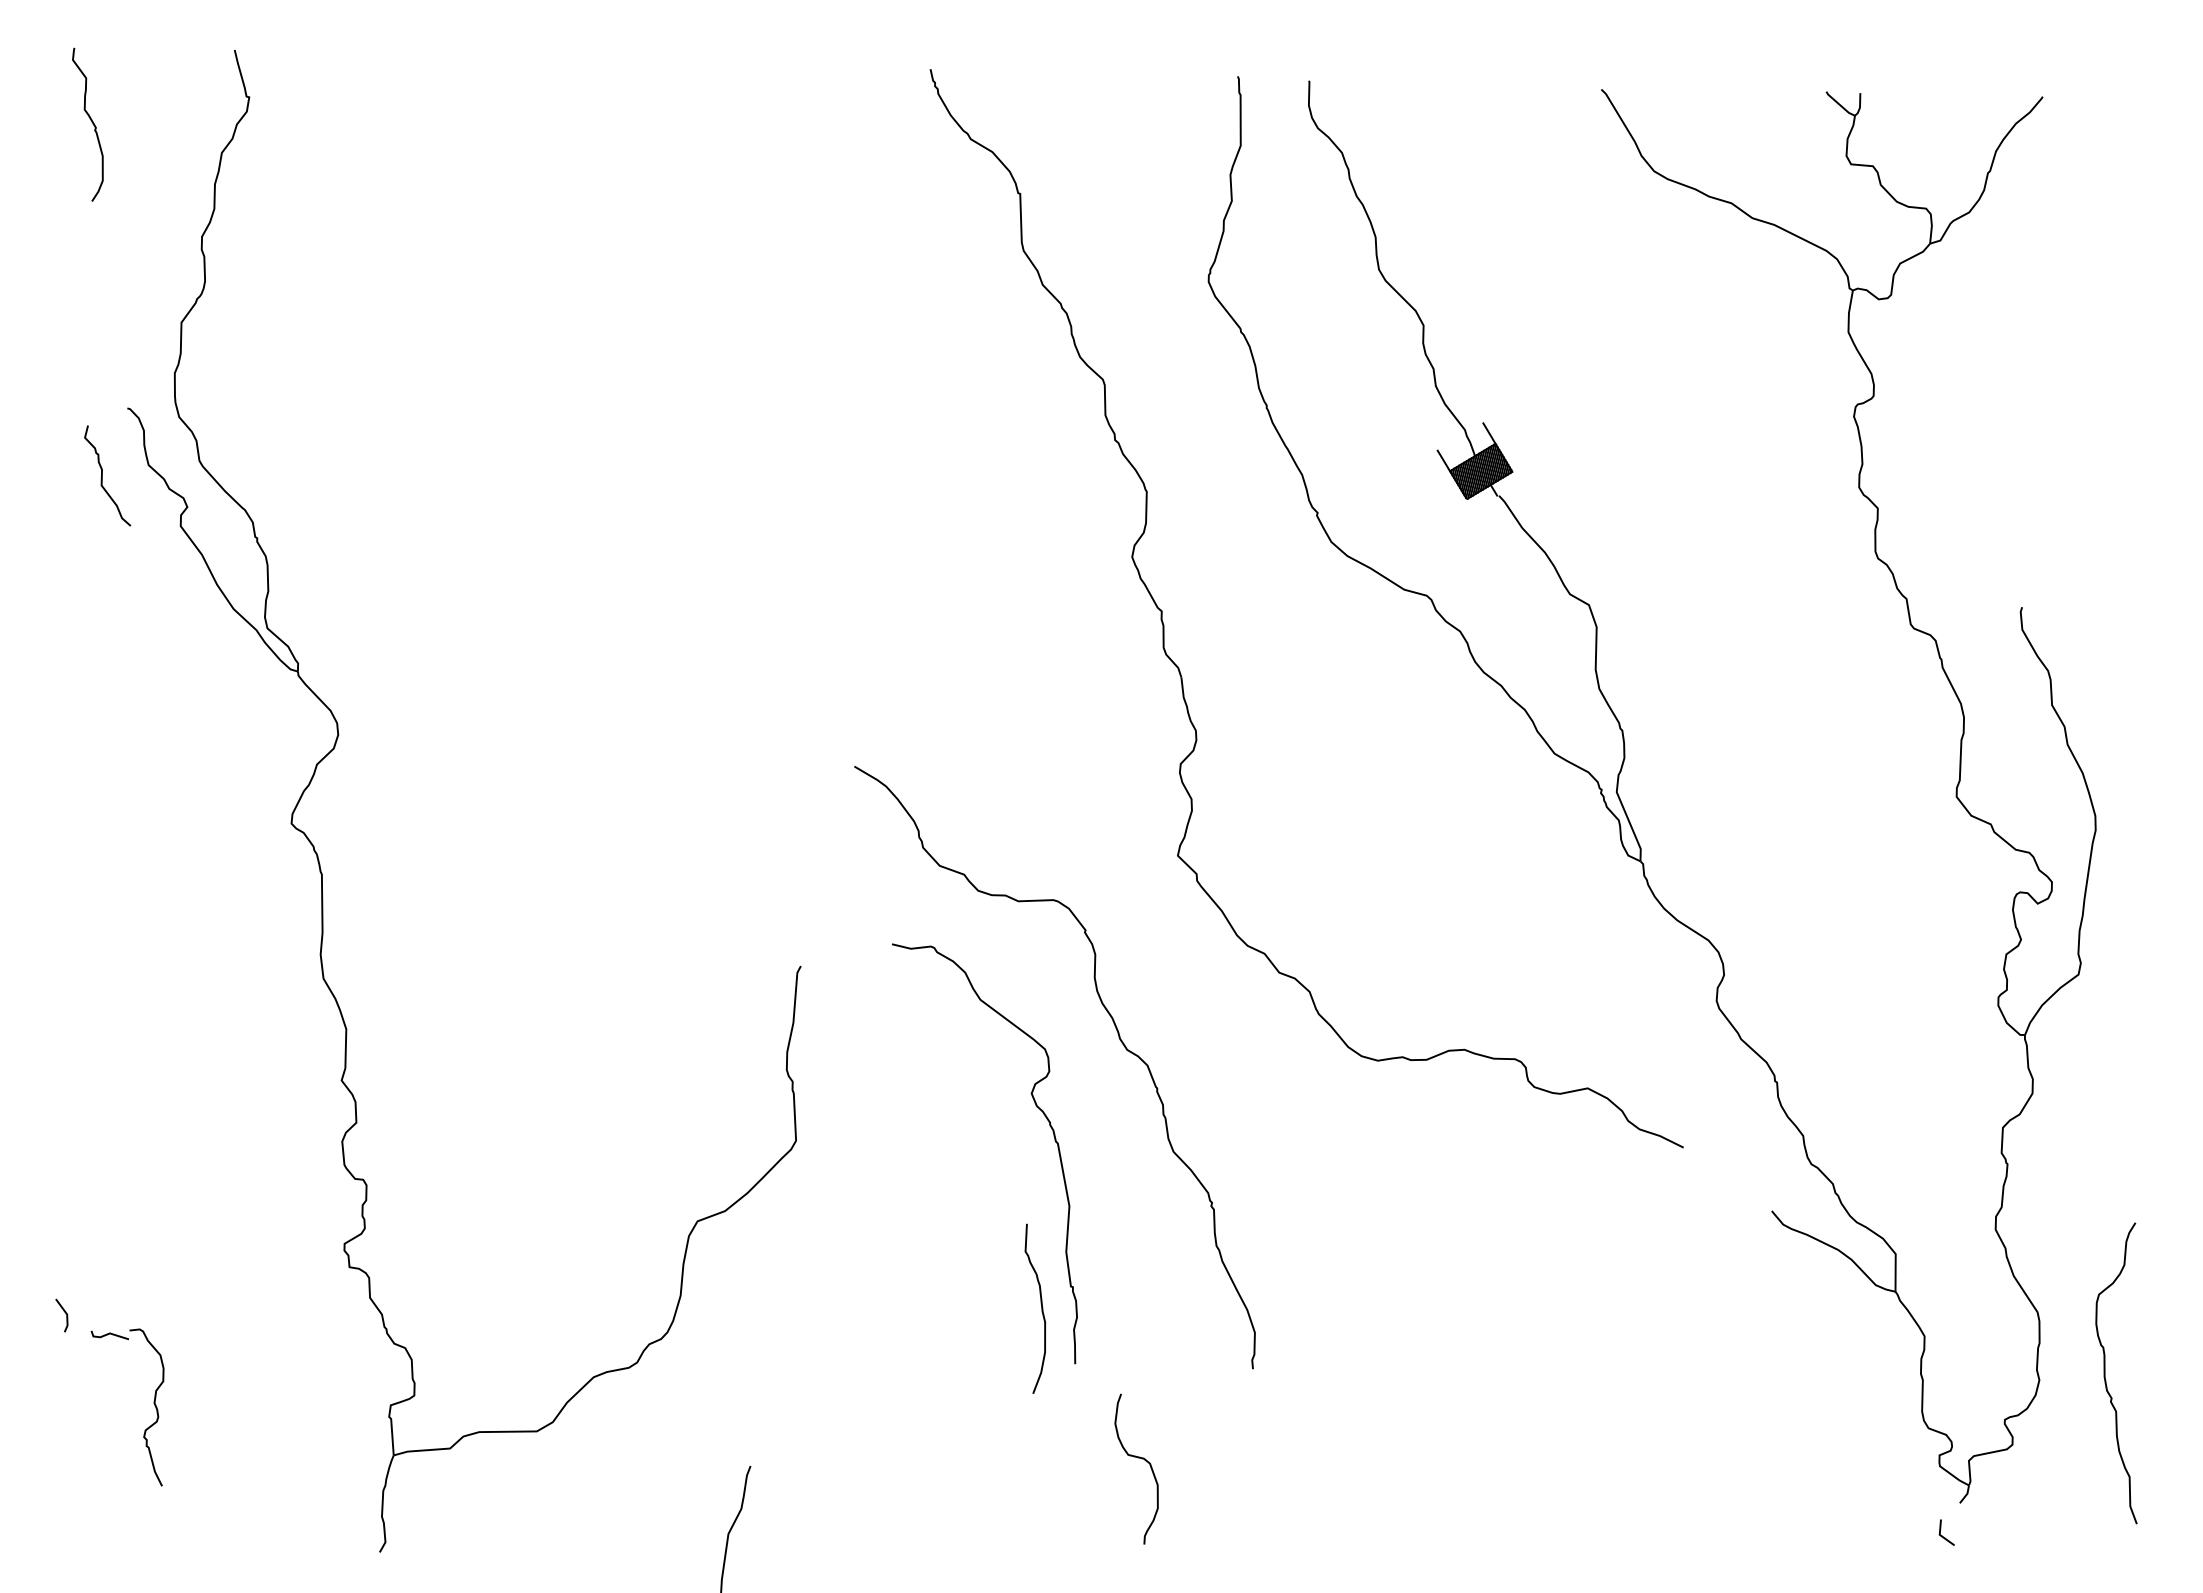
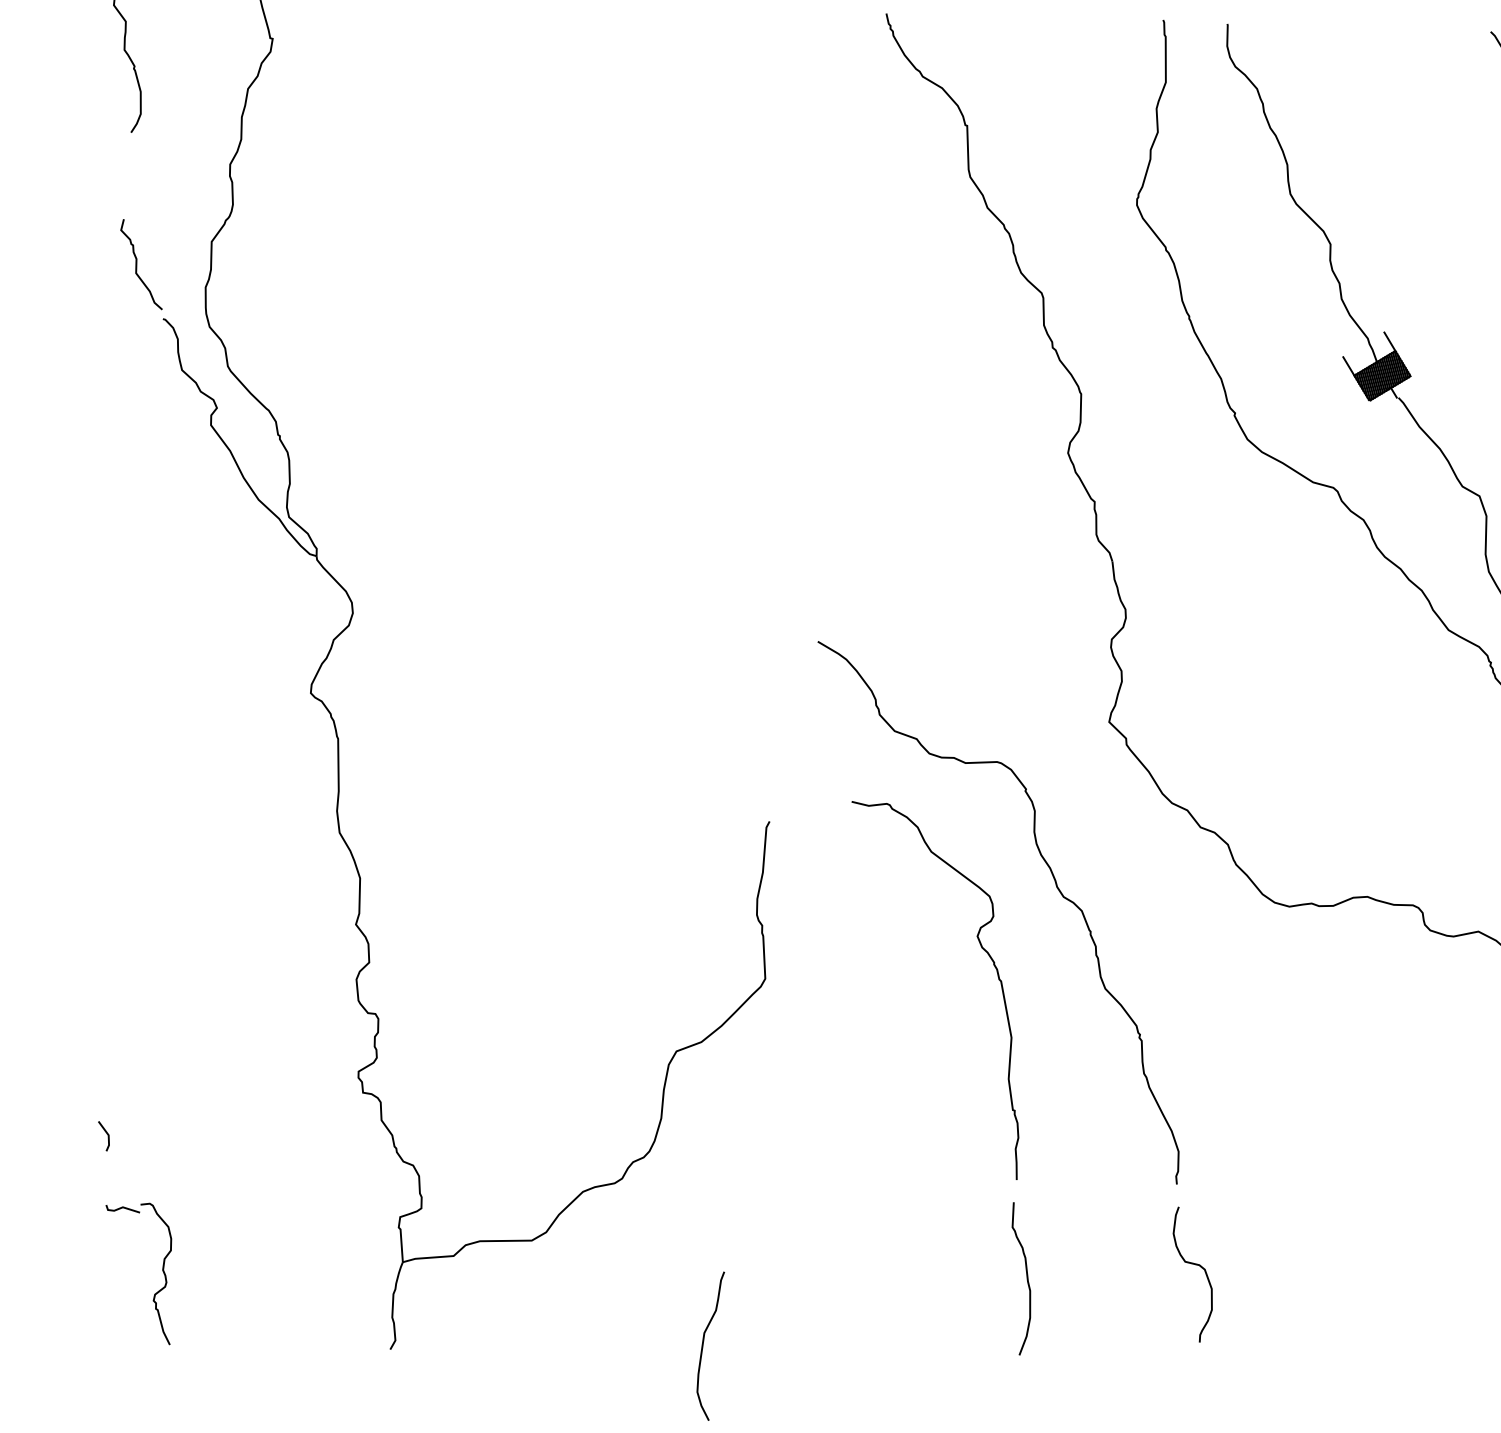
curve: (102, 475) -> (136, 264), moved
curve: (1041, 1308) -> (1026, 1278), moved
part: (153, 1403) -> (162, 1270), moved
curve: (1137, 1458) -> (1193, 1265), moved

